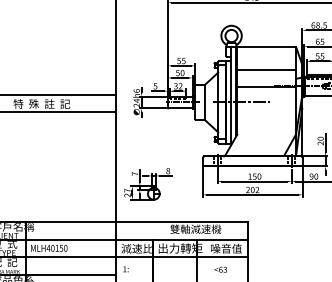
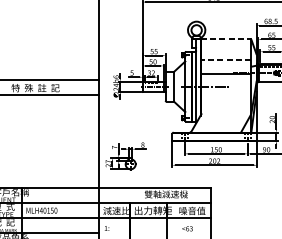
line: (266, 46) -> (226, 39), solid -> dashed
line: (266, 70) -> (226, 59), solid -> dashed

